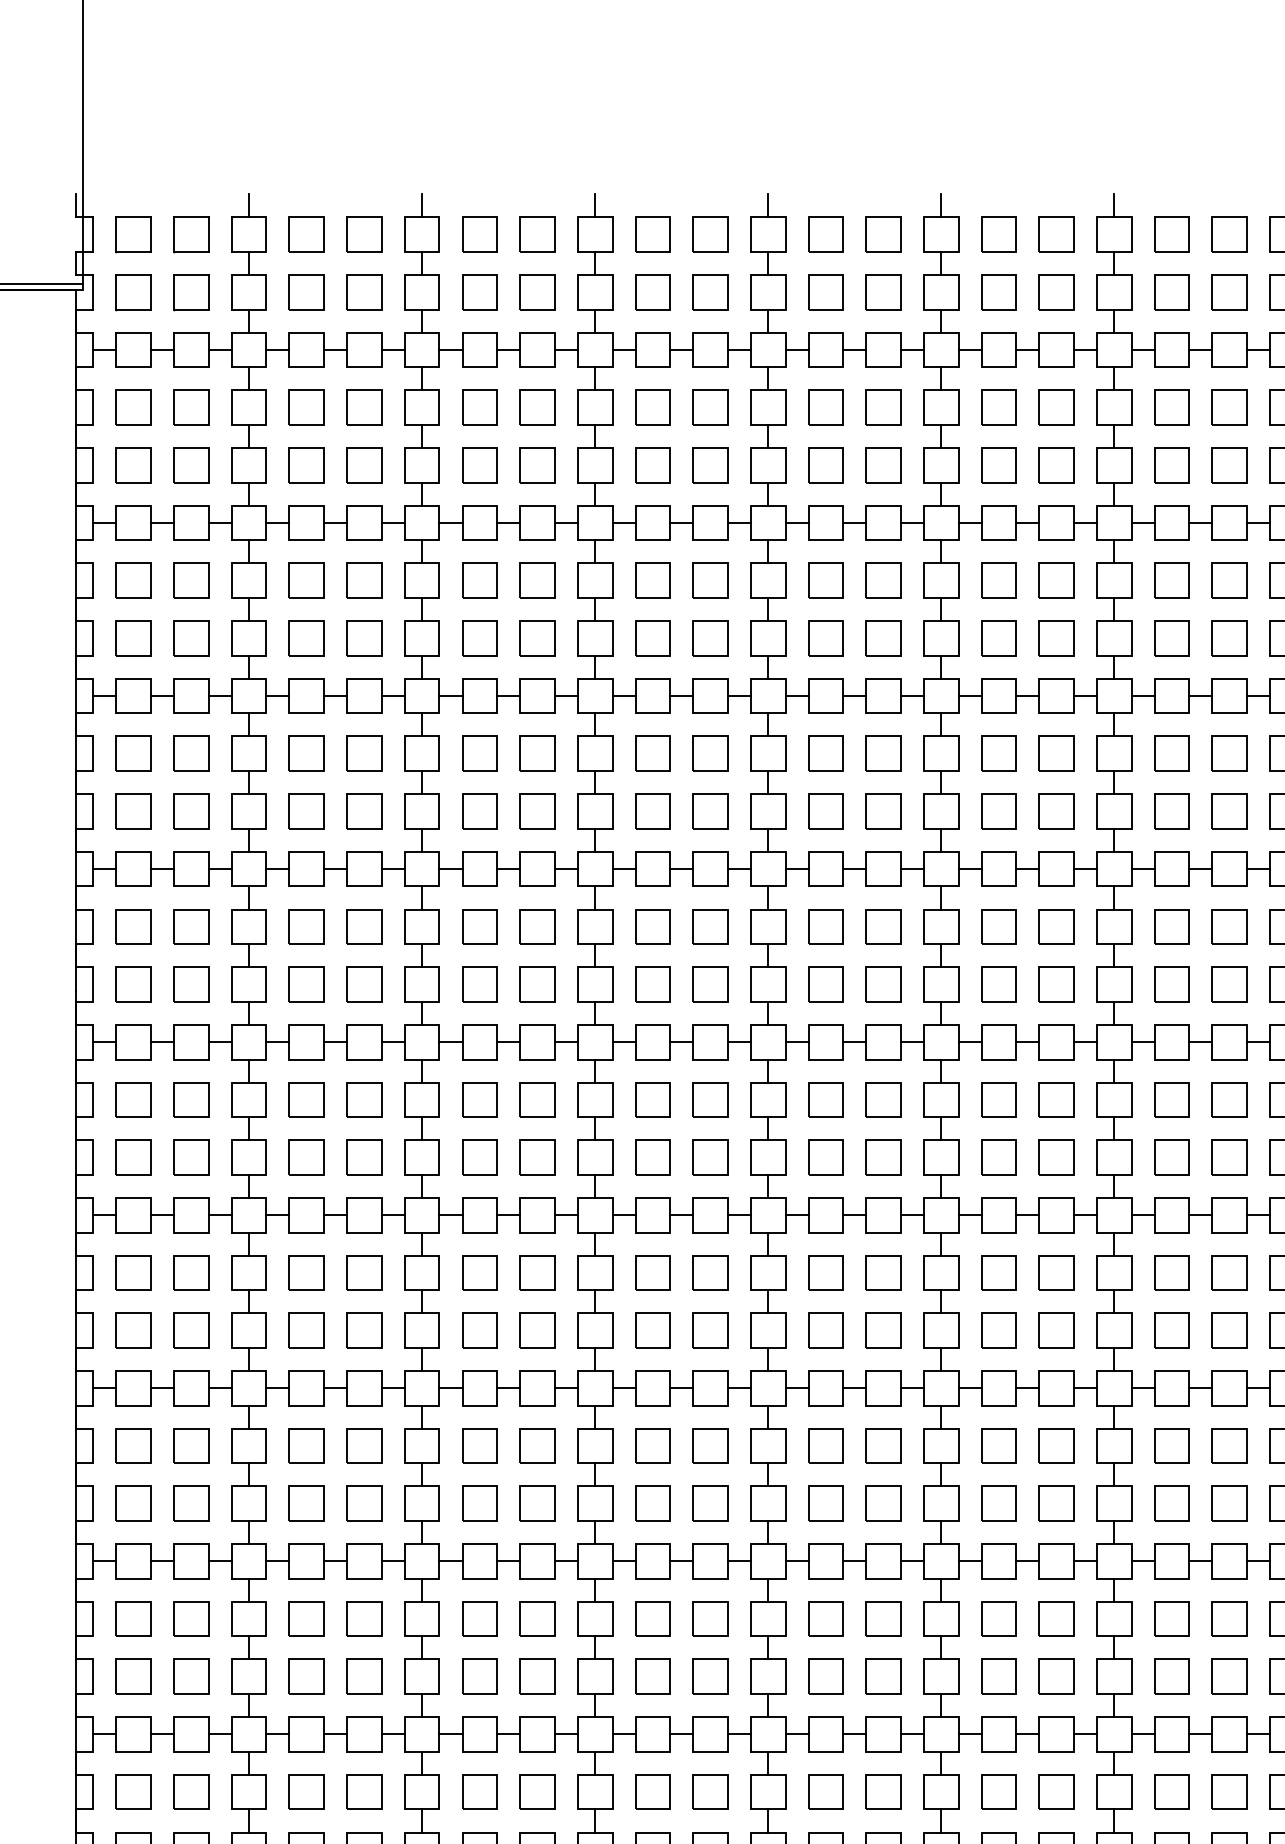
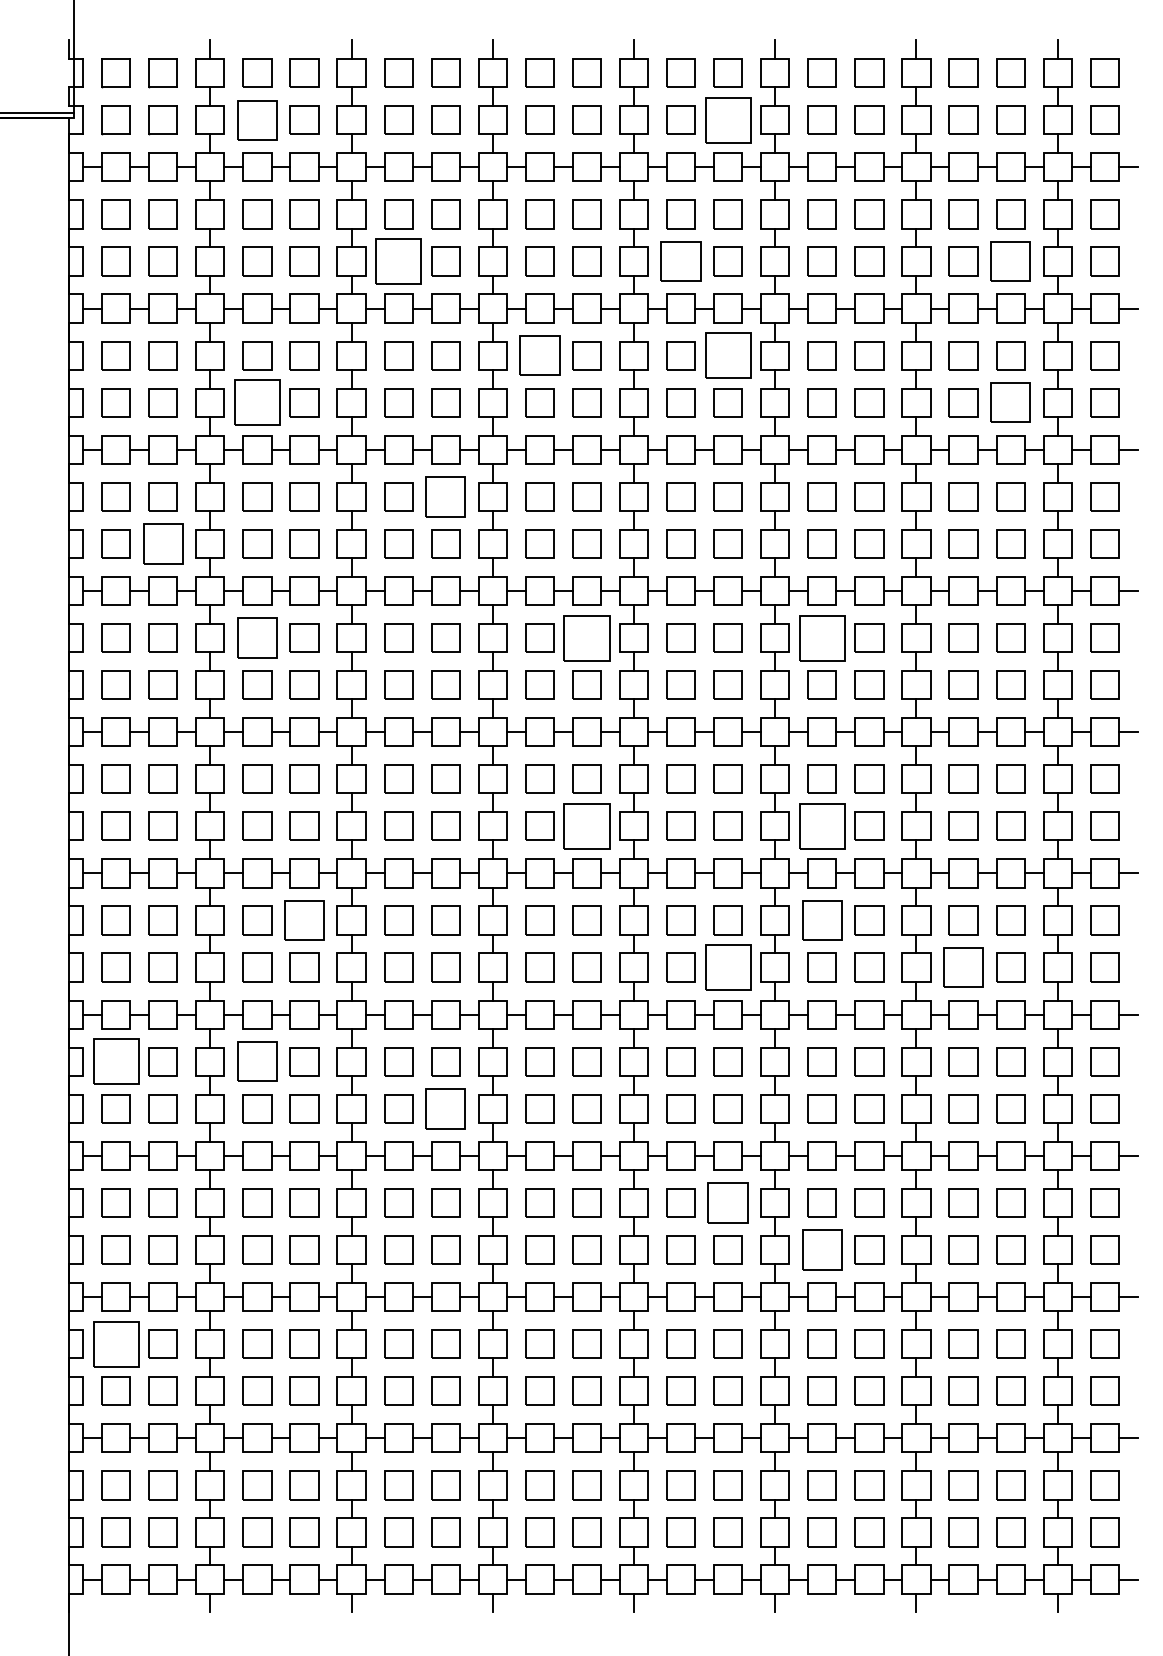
part: (306, 291) -> (257, 119), size x1.4
part: (882, 291) -> (727, 119), size x1.6
part: (479, 465) -> (398, 261), size x1.6
part: (825, 465) -> (680, 261), size x1.4
part: (1229, 465) -> (1010, 261), size x1.4
part: (652, 580) -> (539, 355), size x1.4
part: (882, 580) -> (727, 355), size x1.6
part: (306, 638) -> (257, 402), size x1.6
part: (1229, 638) -> (1010, 402), size x1.4
part: (537, 753) -> (445, 496), size x1.4
part: (190, 810) -> (162, 543), size x1.4
part: (306, 926) -> (257, 637), size x1.4
part: (710, 926) -> (586, 637), size x1.6
part: (998, 926) -> (821, 637), size x1.6
part: (710, 1156) -> (586, 825), size x1.6
part: (998, 1156) -> (821, 825), size x1.6
part: (364, 1272) -> (304, 920), size x1.4
part: (998, 1272) -> (821, 920), size x1.4
part: (882, 1330) -> (727, 967), size x1.6
part: (1172, 1330) -> (963, 967), size x1.4
part: (132, 1445) -> (115, 1061), size x1.6
part: (306, 1445) -> (257, 1061), size x1.4
part: (537, 1503) -> (445, 1108), size x1.4
part: (882, 1618) -> (727, 1202), size x1.4
part: (998, 1676) -> (821, 1249), size x1.4
part: (132, 1791) -> (115, 1343), size x1.6

